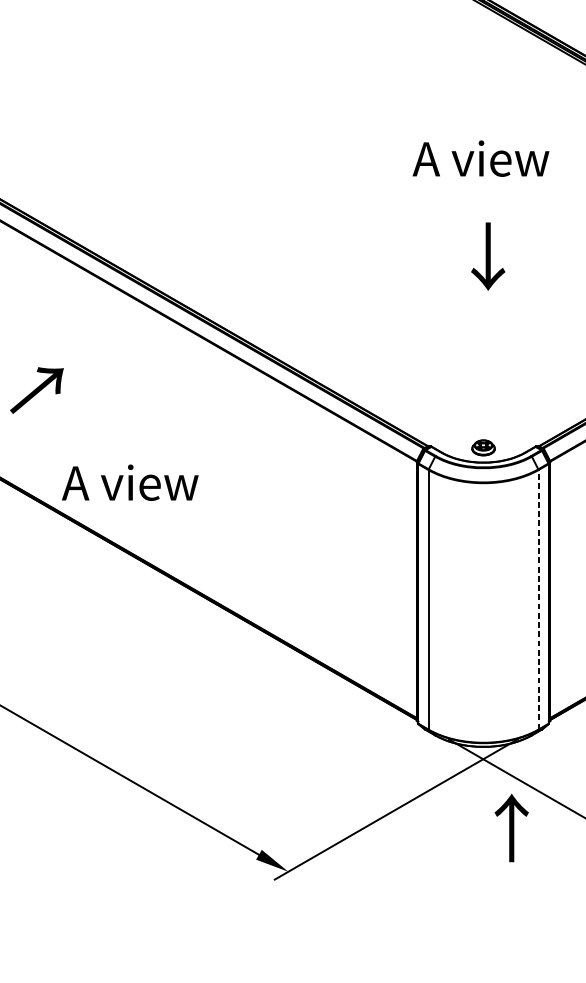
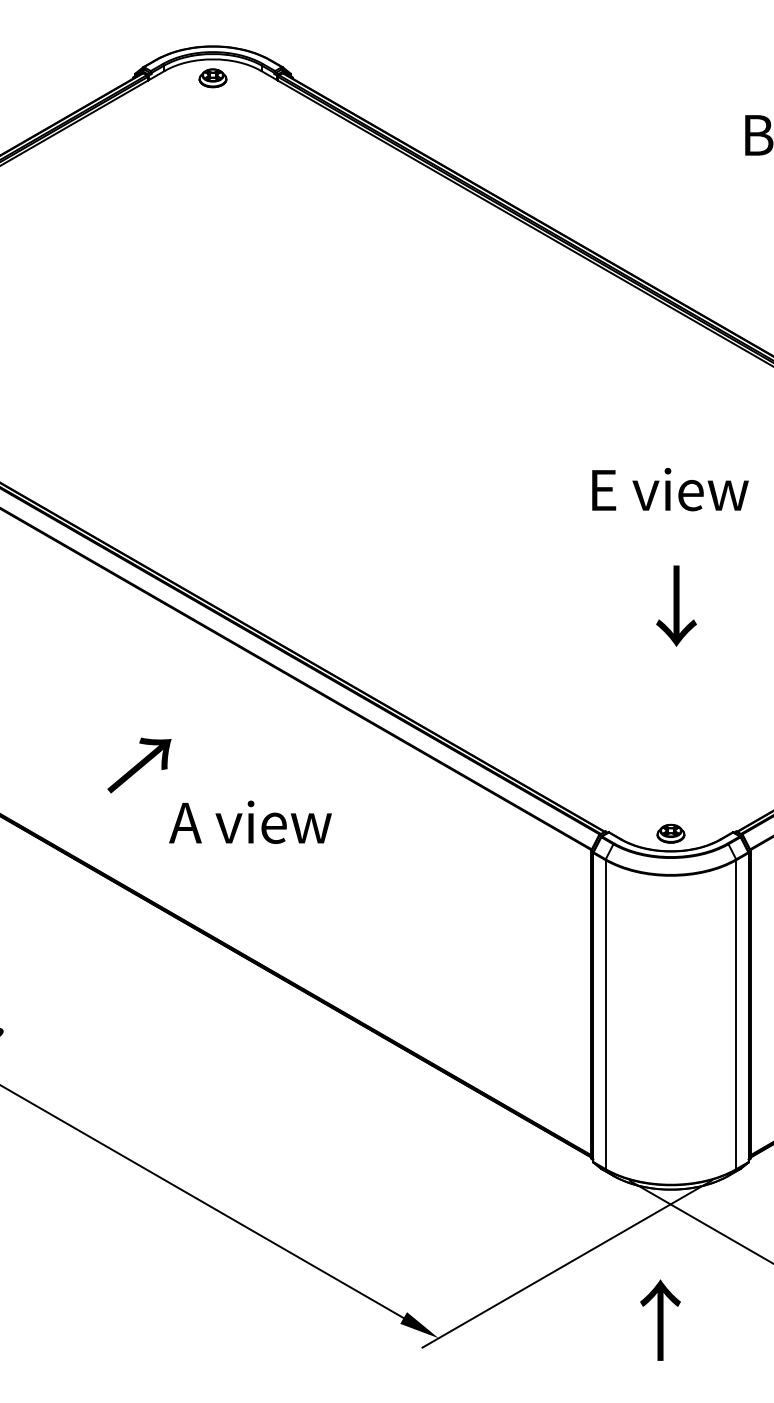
text: (480, 158) -> (667, 489), A view -> E view
text: (130, 482) -> (250, 821), moved
line: (538, 599) -> (736, 1014), dashed -> solid
text: (511, 827) -> (660, 1319), moved

